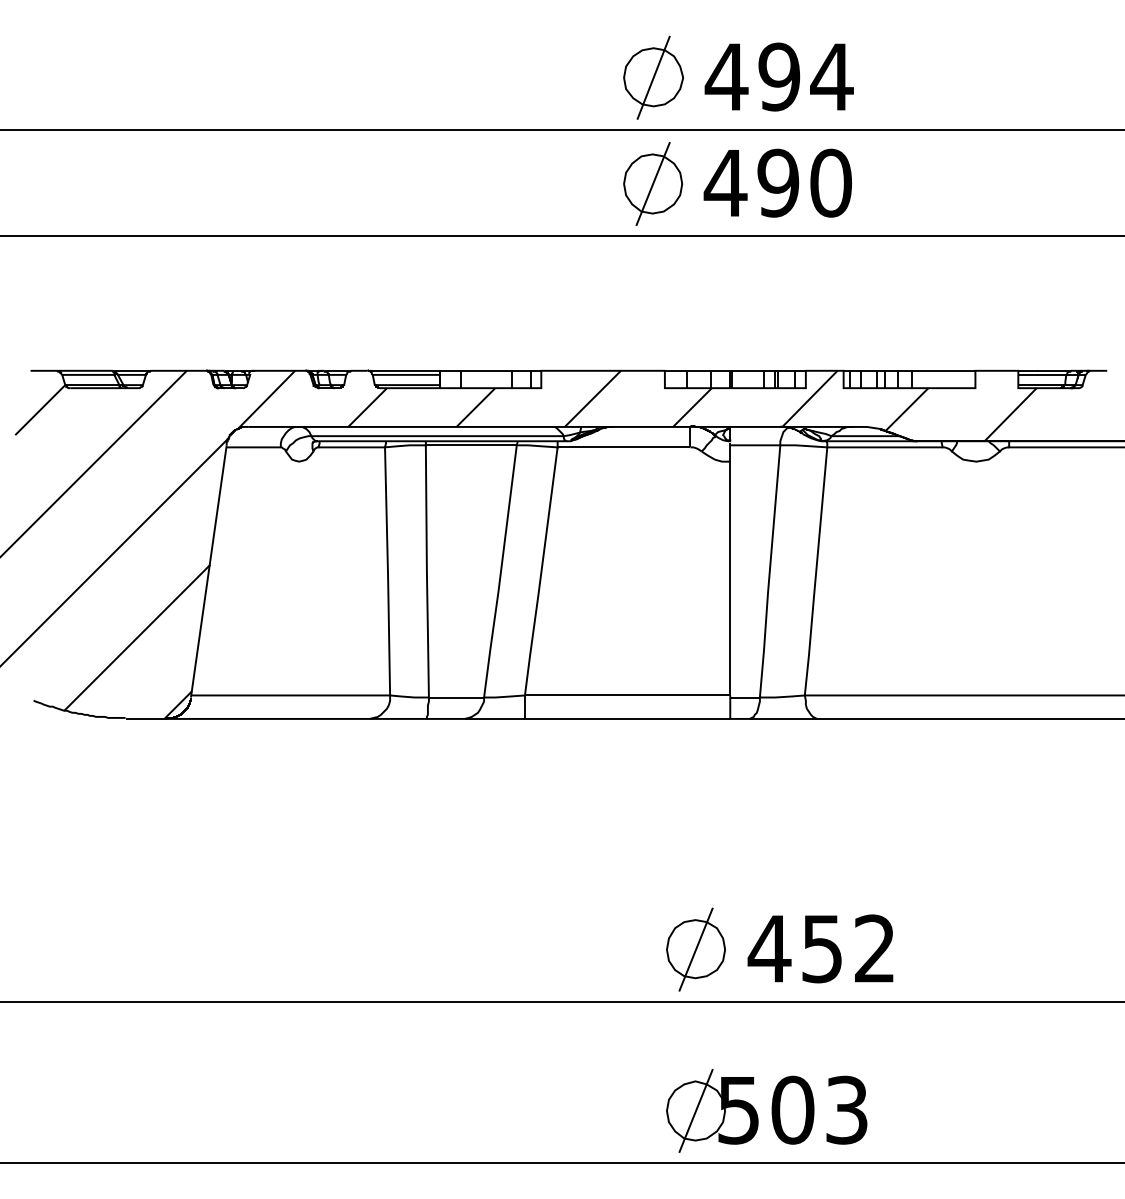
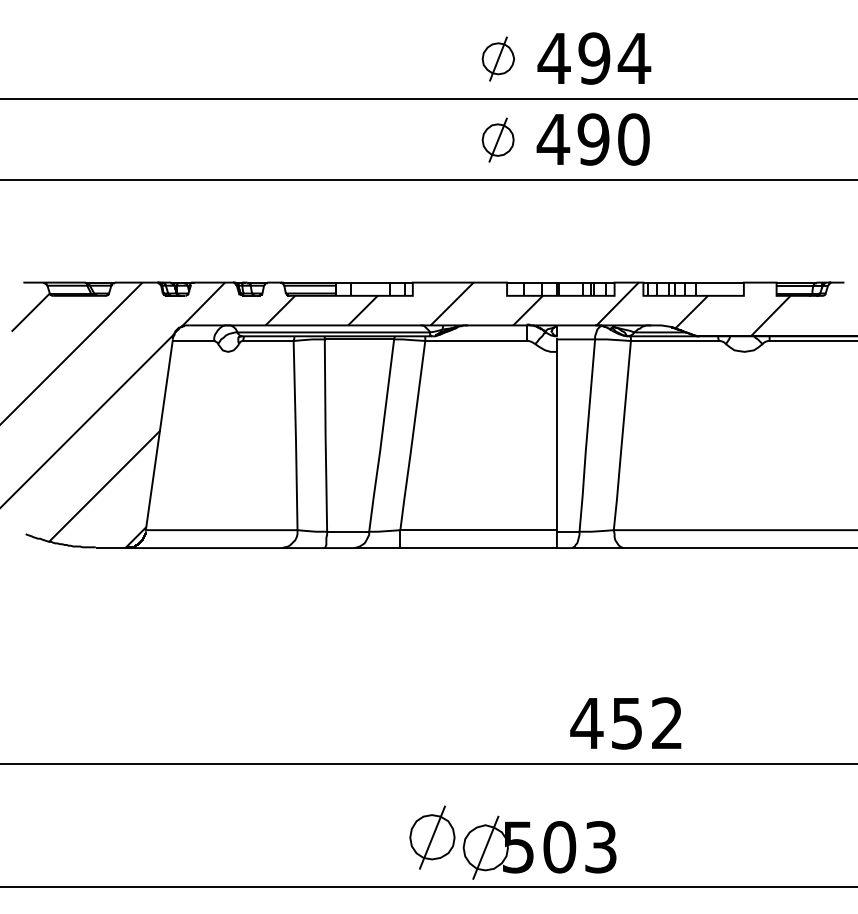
part: (653, 77) -> (498, 58), size x0.7
part: (653, 183) -> (498, 139), size x0.7
part: (695, 949) -> (432, 837), moved
part: (766, 1110) -> (539, 847), moved

